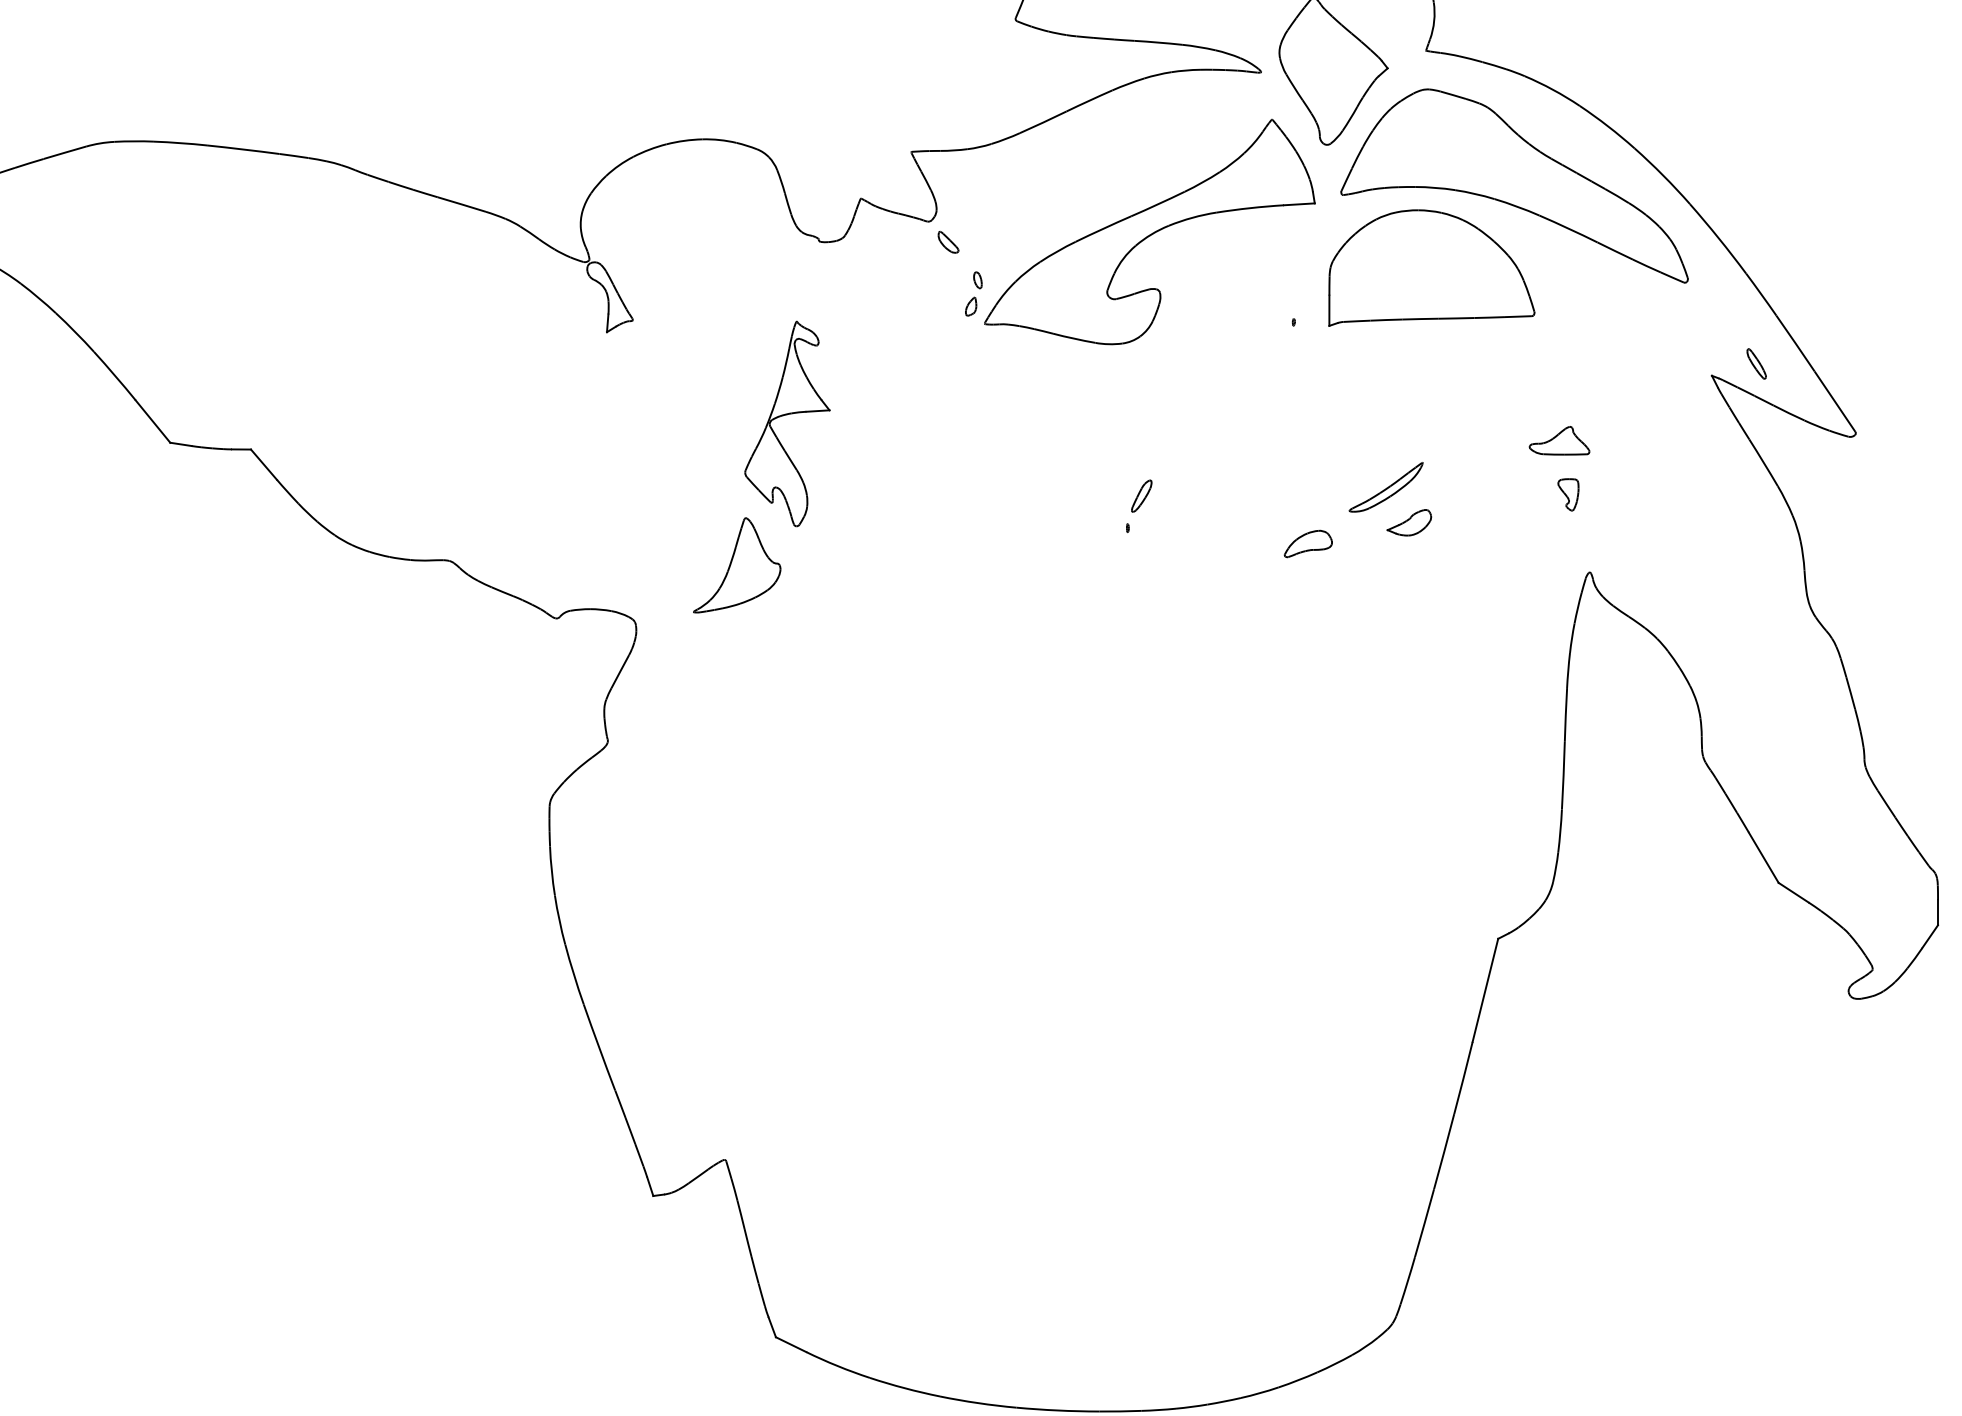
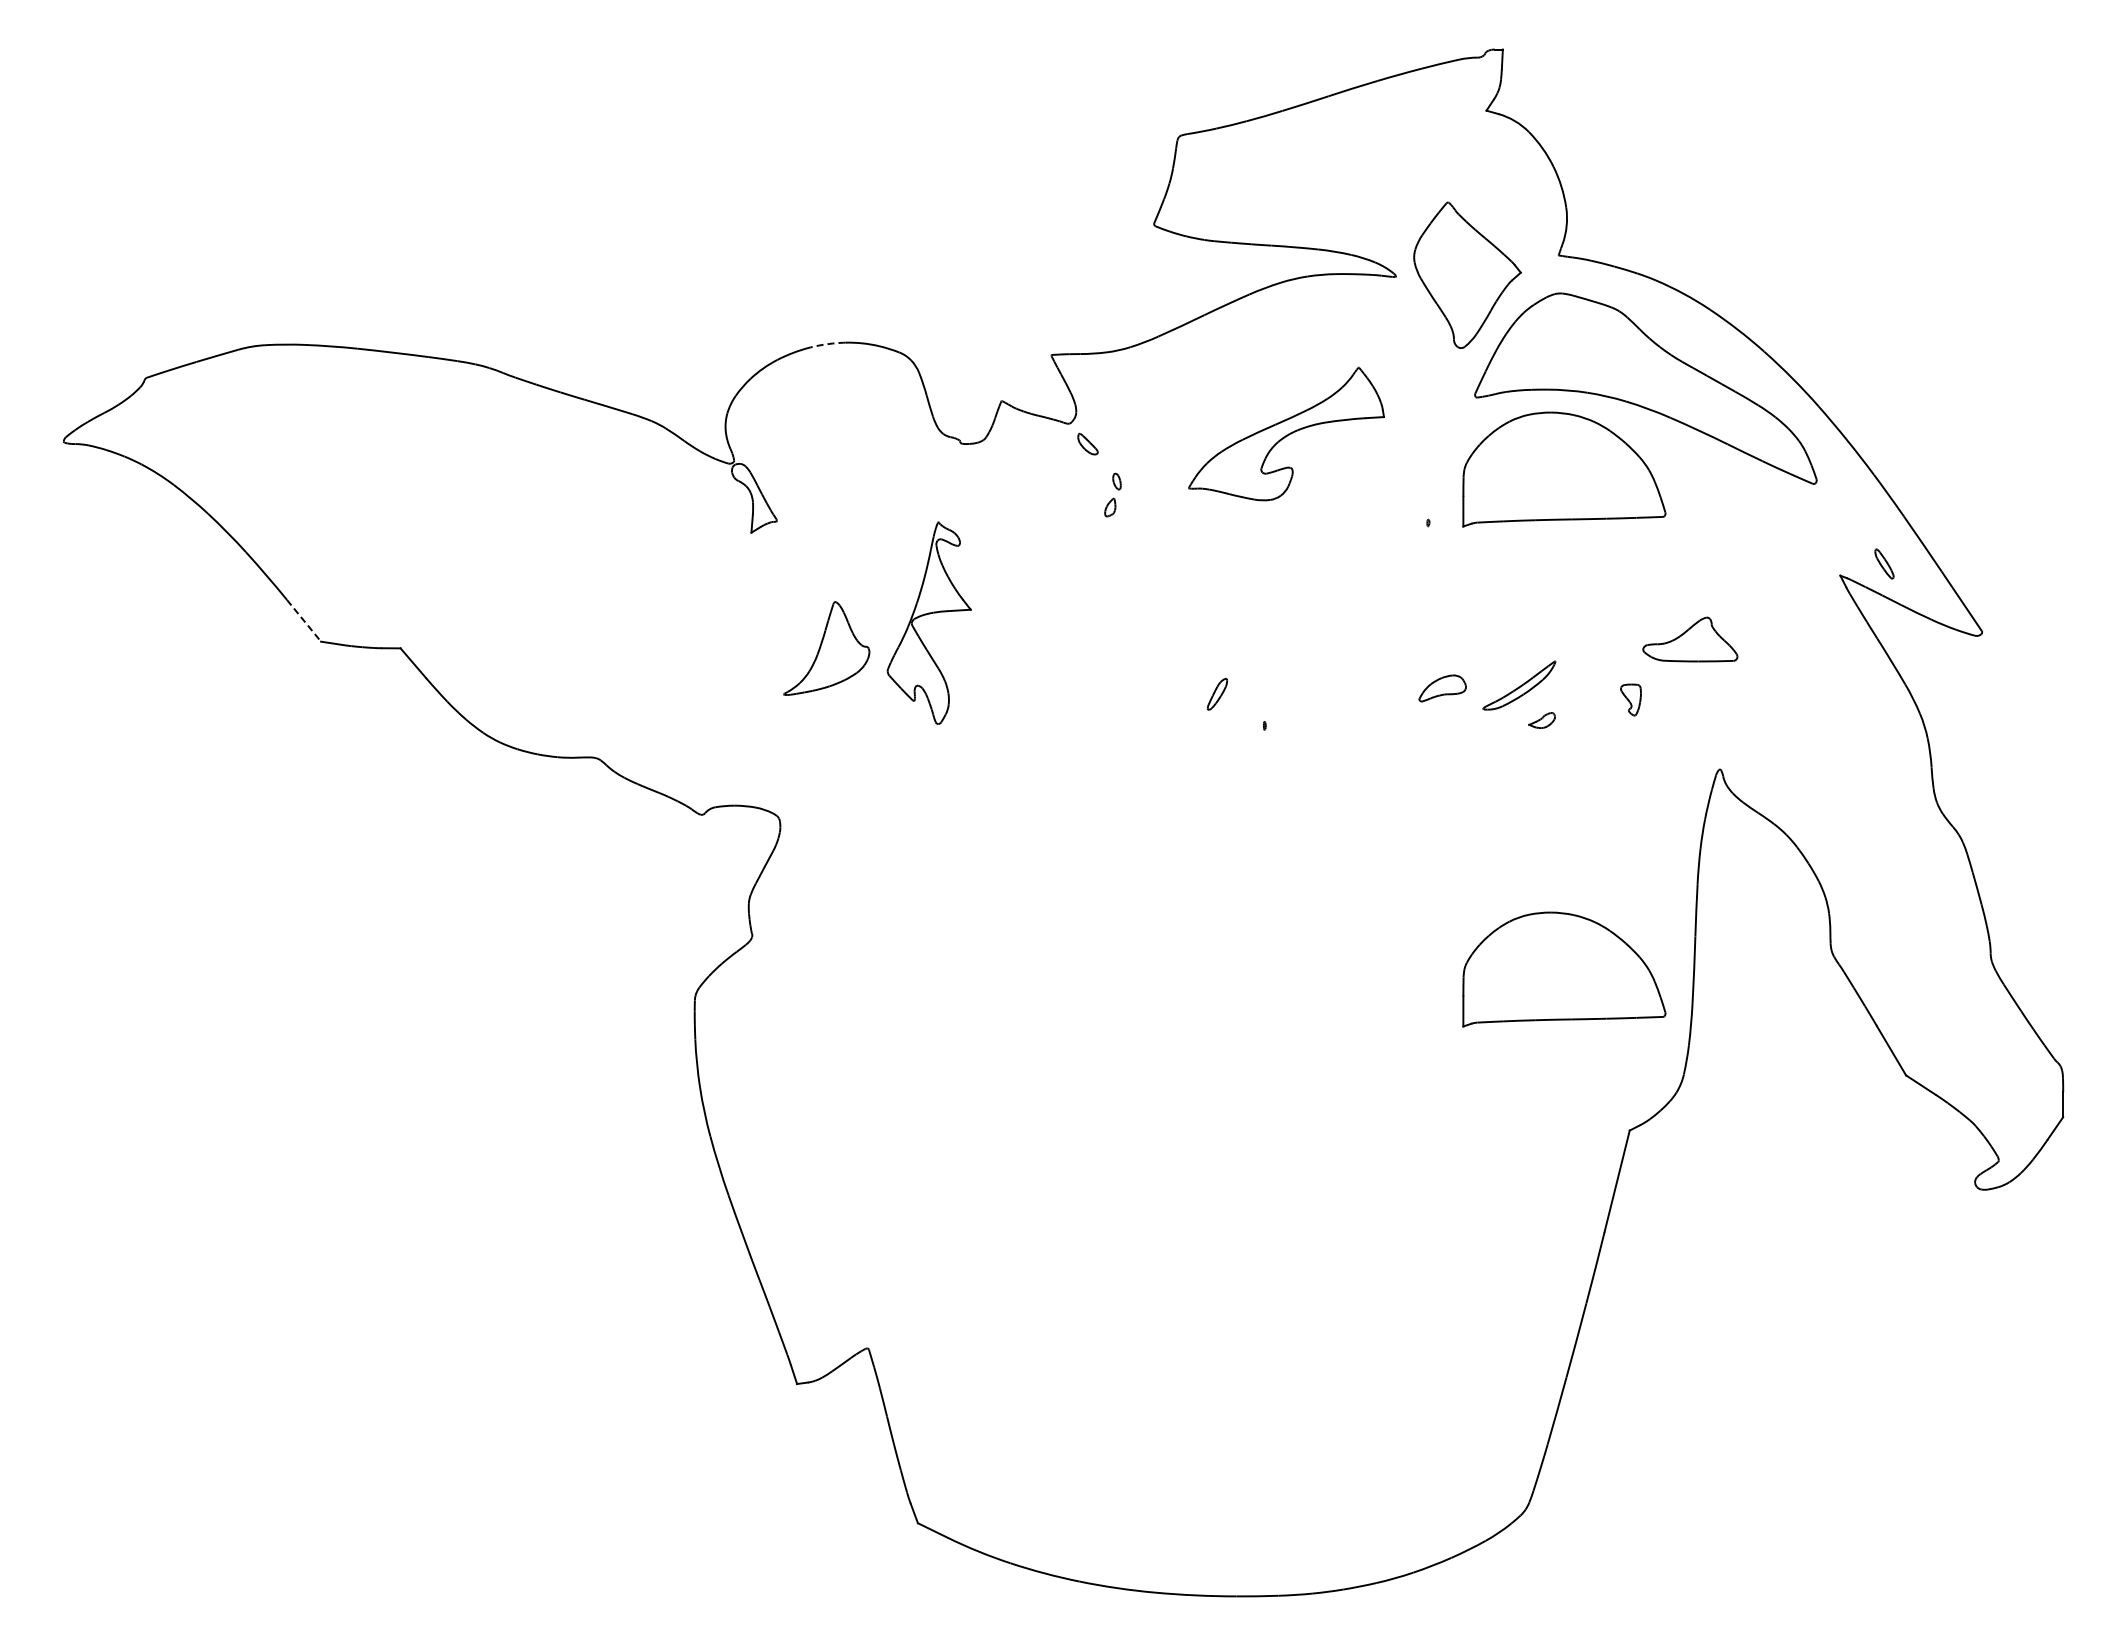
arc: (684, 141) -> (827, 344), solid -> dashed
part: (1149, 231) -> (1286, 433), size x0.6
line: (153, 421) -> (304, 620), solid -> dashed
part: (1558, 440) -> (1689, 639), size x1.6
part: (1567, 494) -> (1630, 699), moved
part: (1140, 496) -> (1216, 694), moved
part: (1408, 522) -> (1541, 720), size x0.6
part: (1308, 544) -> (1442, 688), moved
part: (736, 565) -> (826, 648), moved
part: (1432, 775) -> (1564, 969), added

